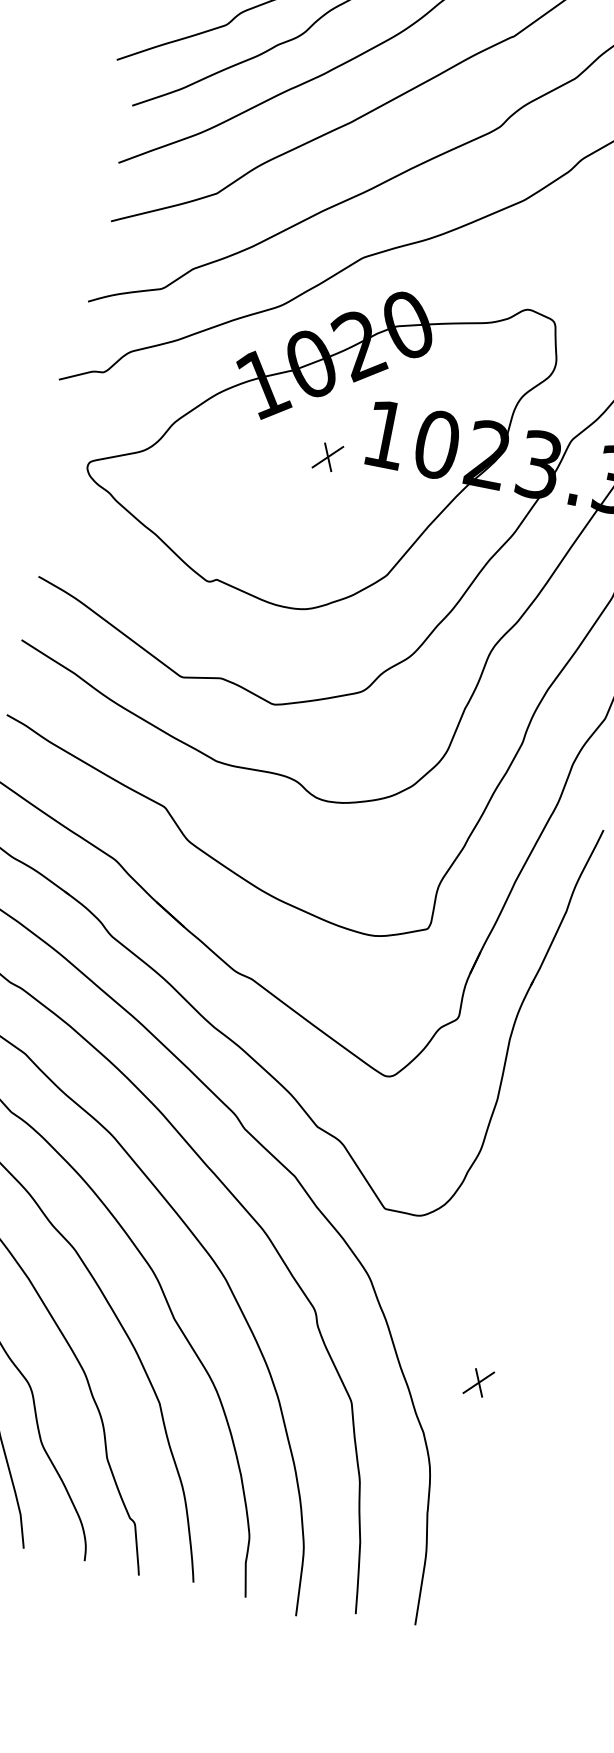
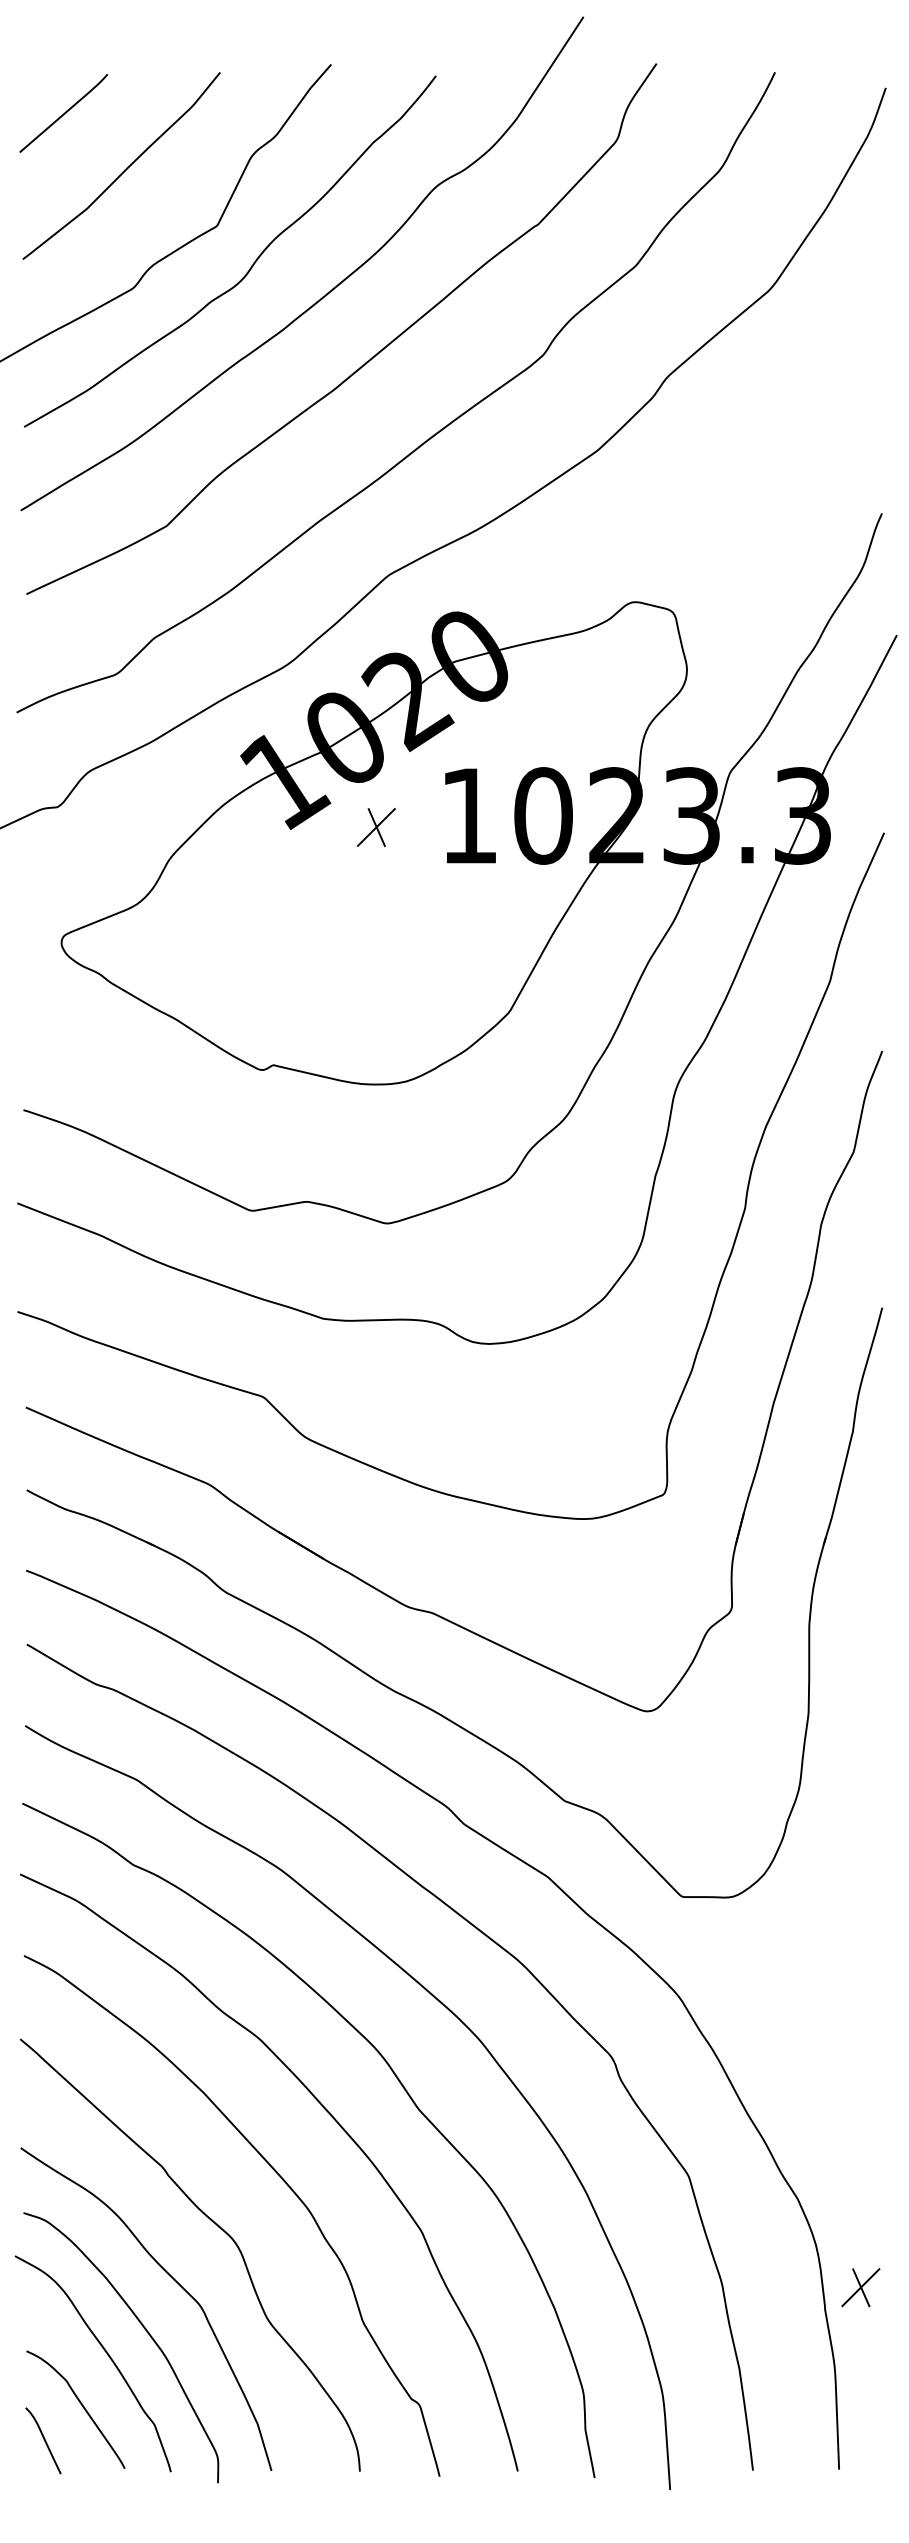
part: (327, 457) -> (376, 827), moved
part: (478, 1382) -> (860, 2287), moved

